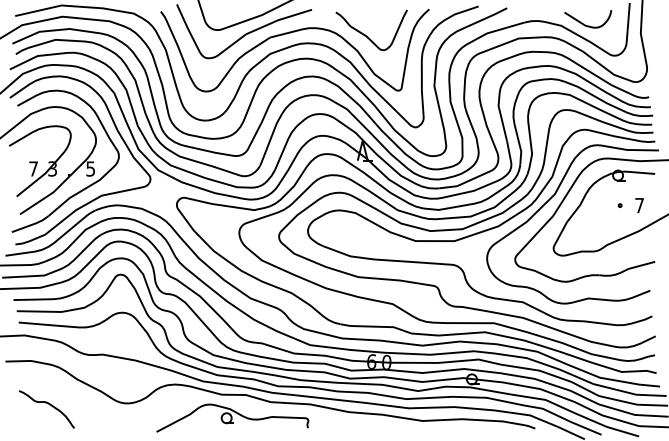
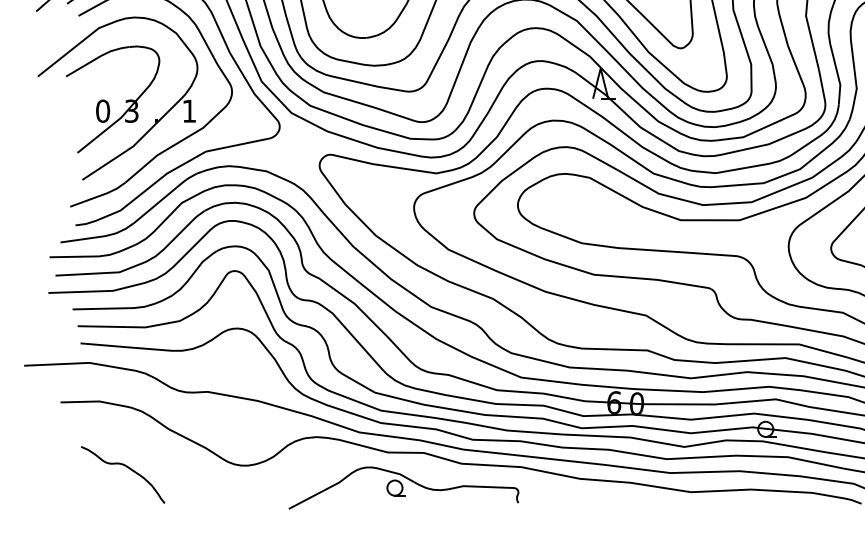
text: (33, 168) -> (102, 110), 7 -> 0
text: (90, 168) -> (189, 110), 5 -> 1

